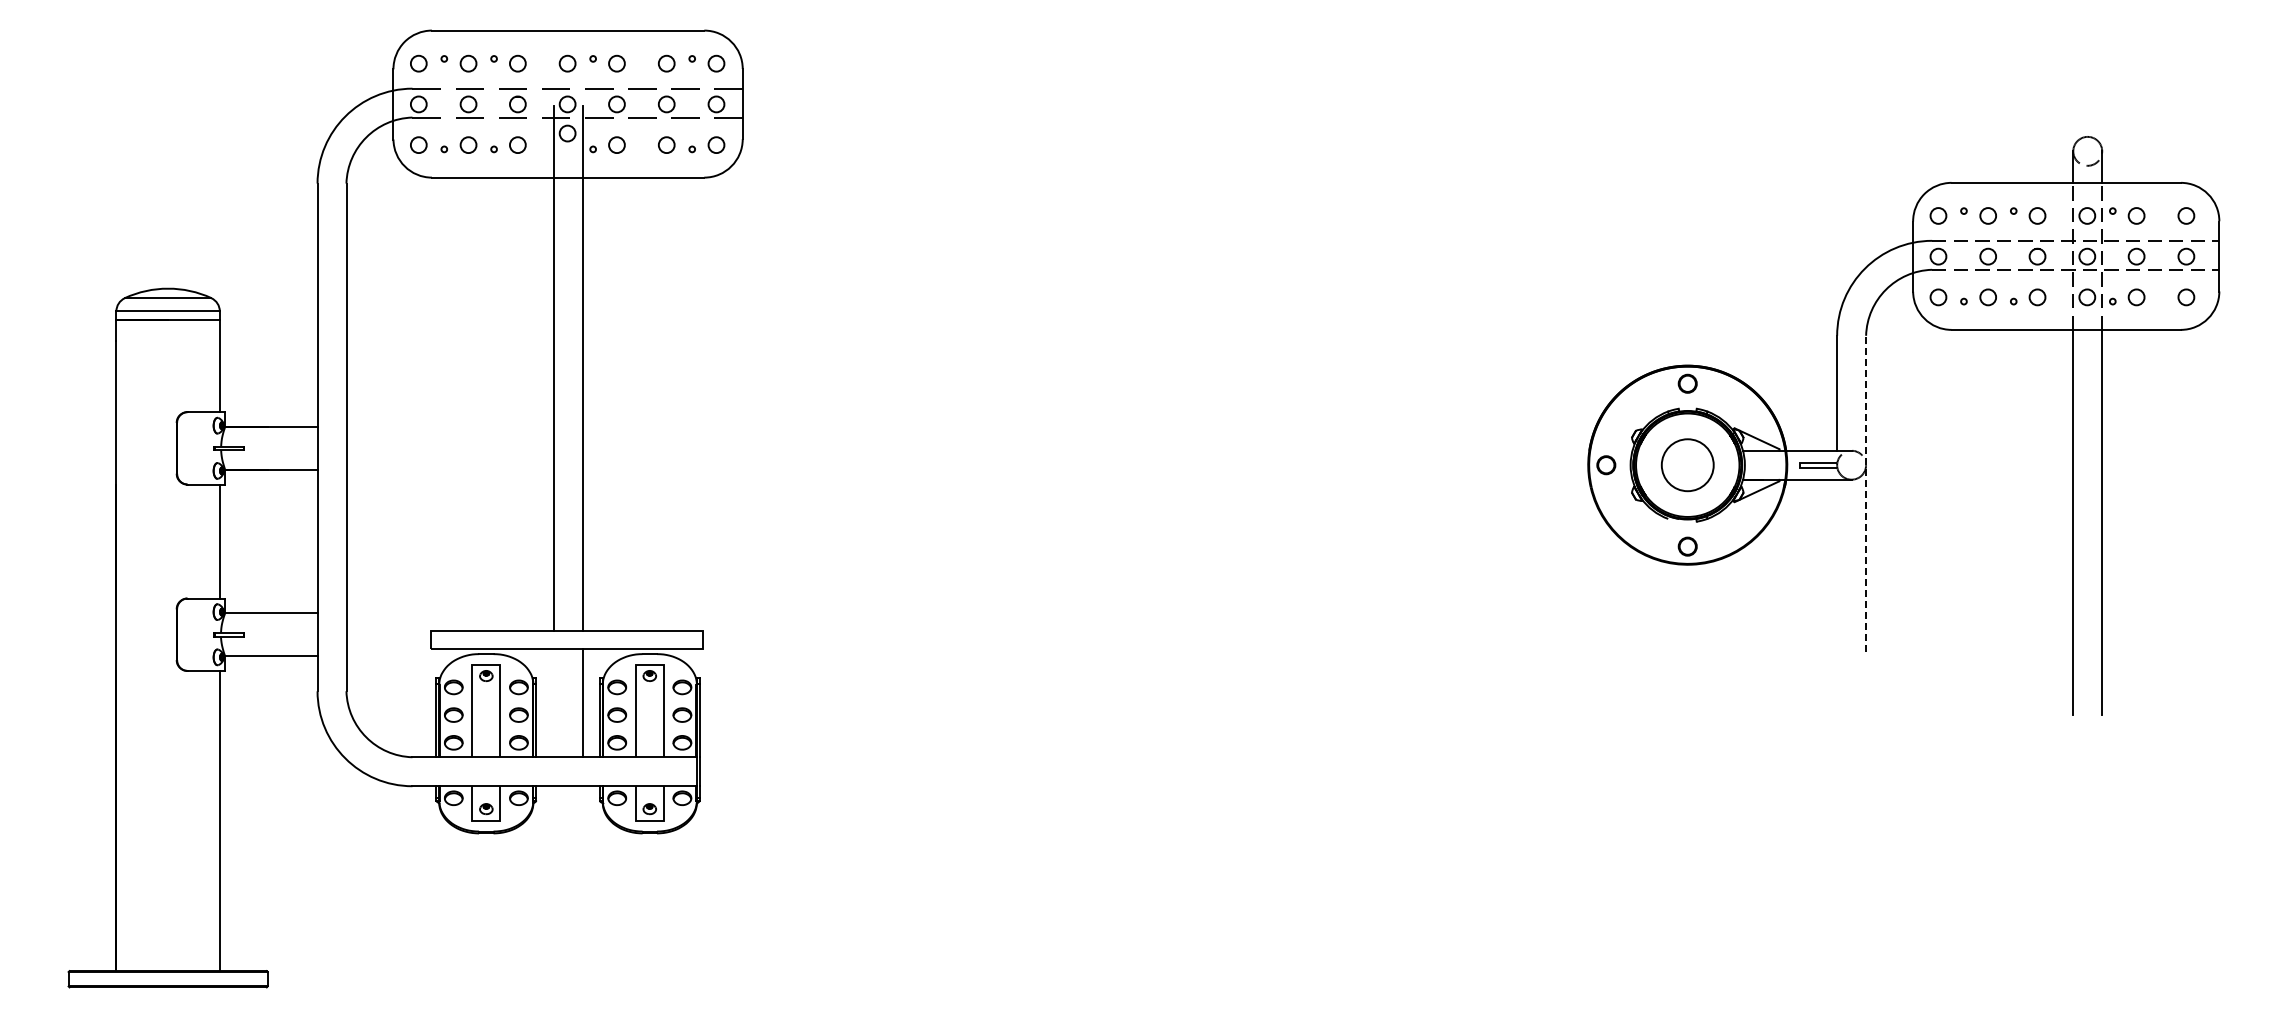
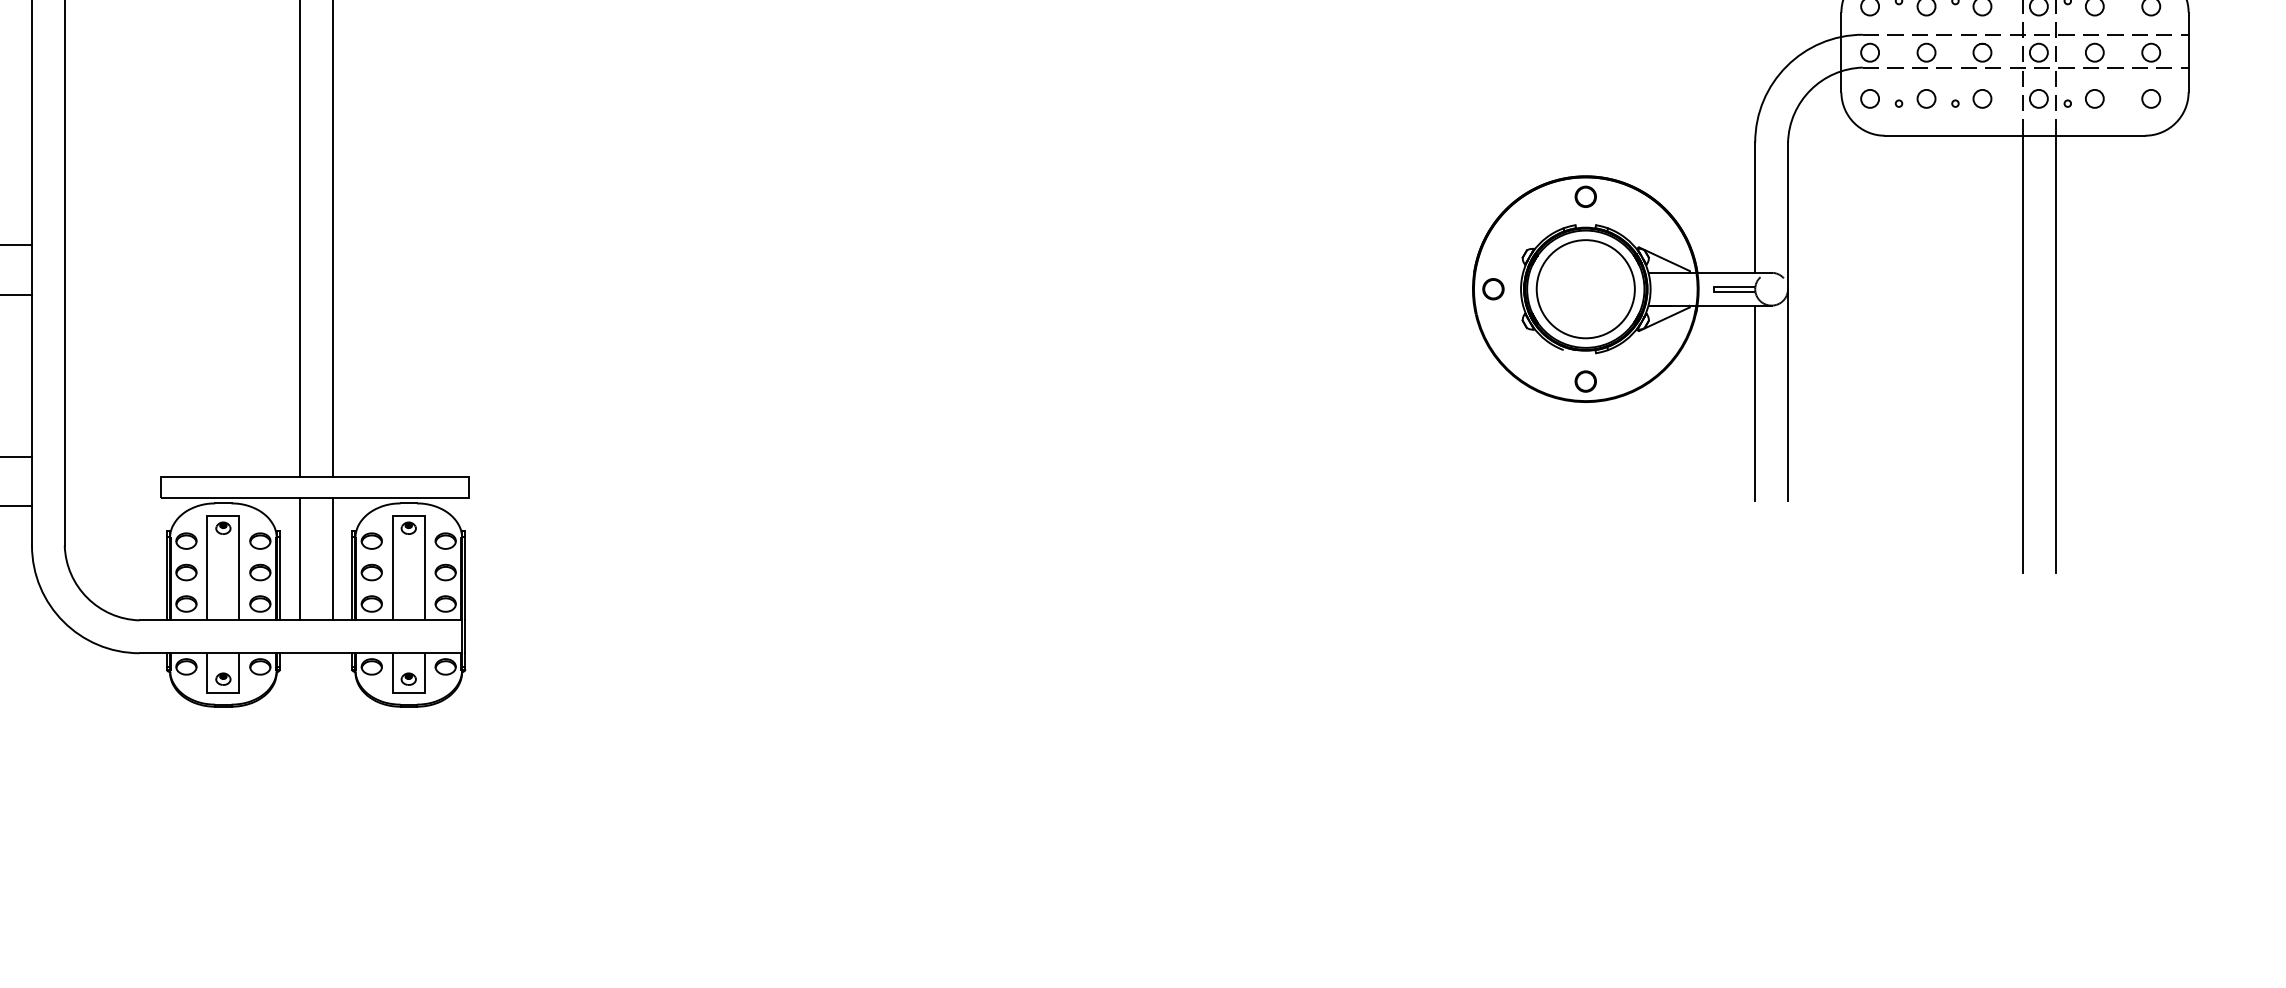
circle: (1687, 464) -> (1585, 288), size x1.67
line: (1866, 493) -> (1788, 321), dashed -> solid
line: (1837, 565) -> (1755, 402), added
line: (553, 703) -> (299, 559), added

